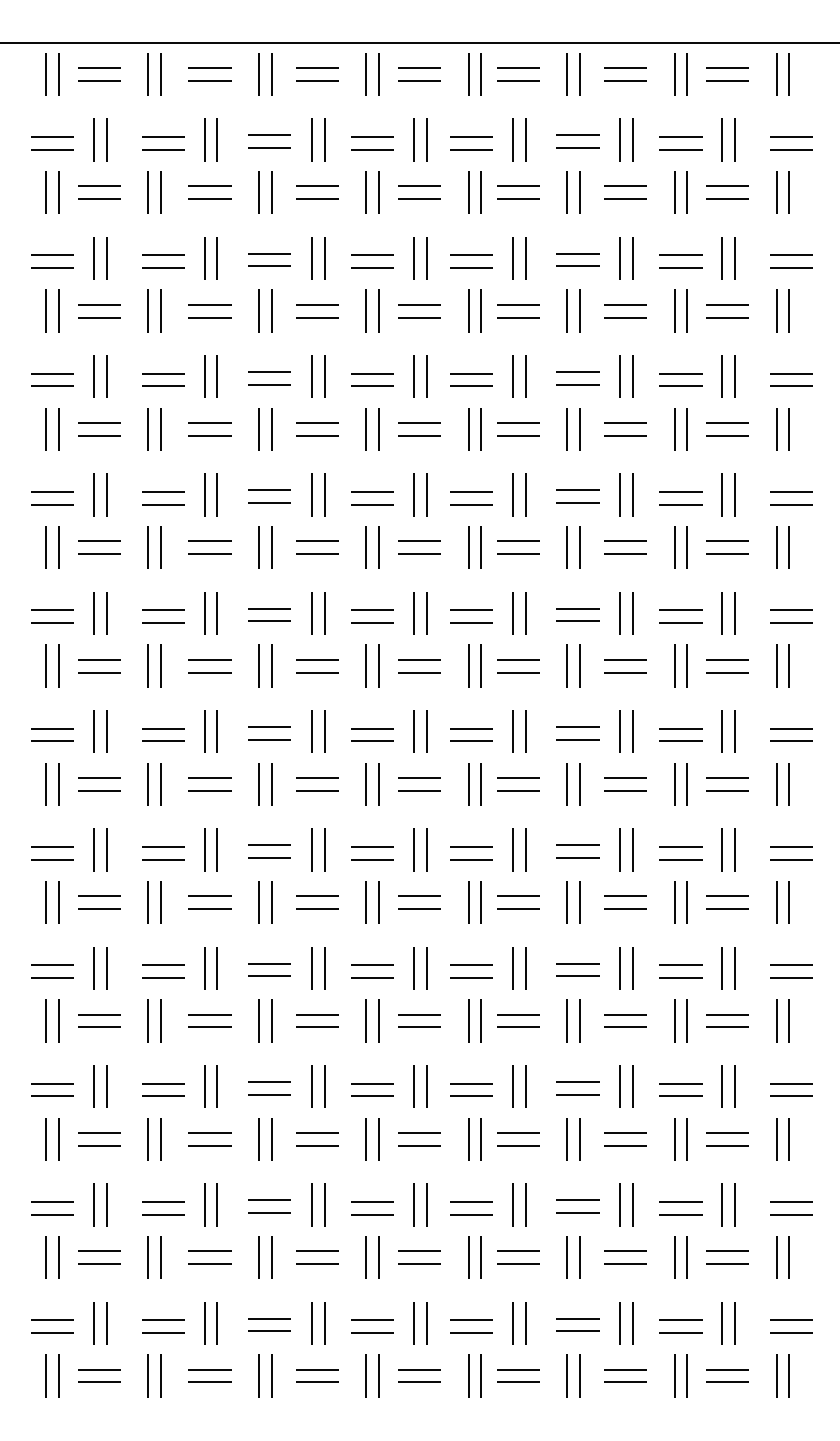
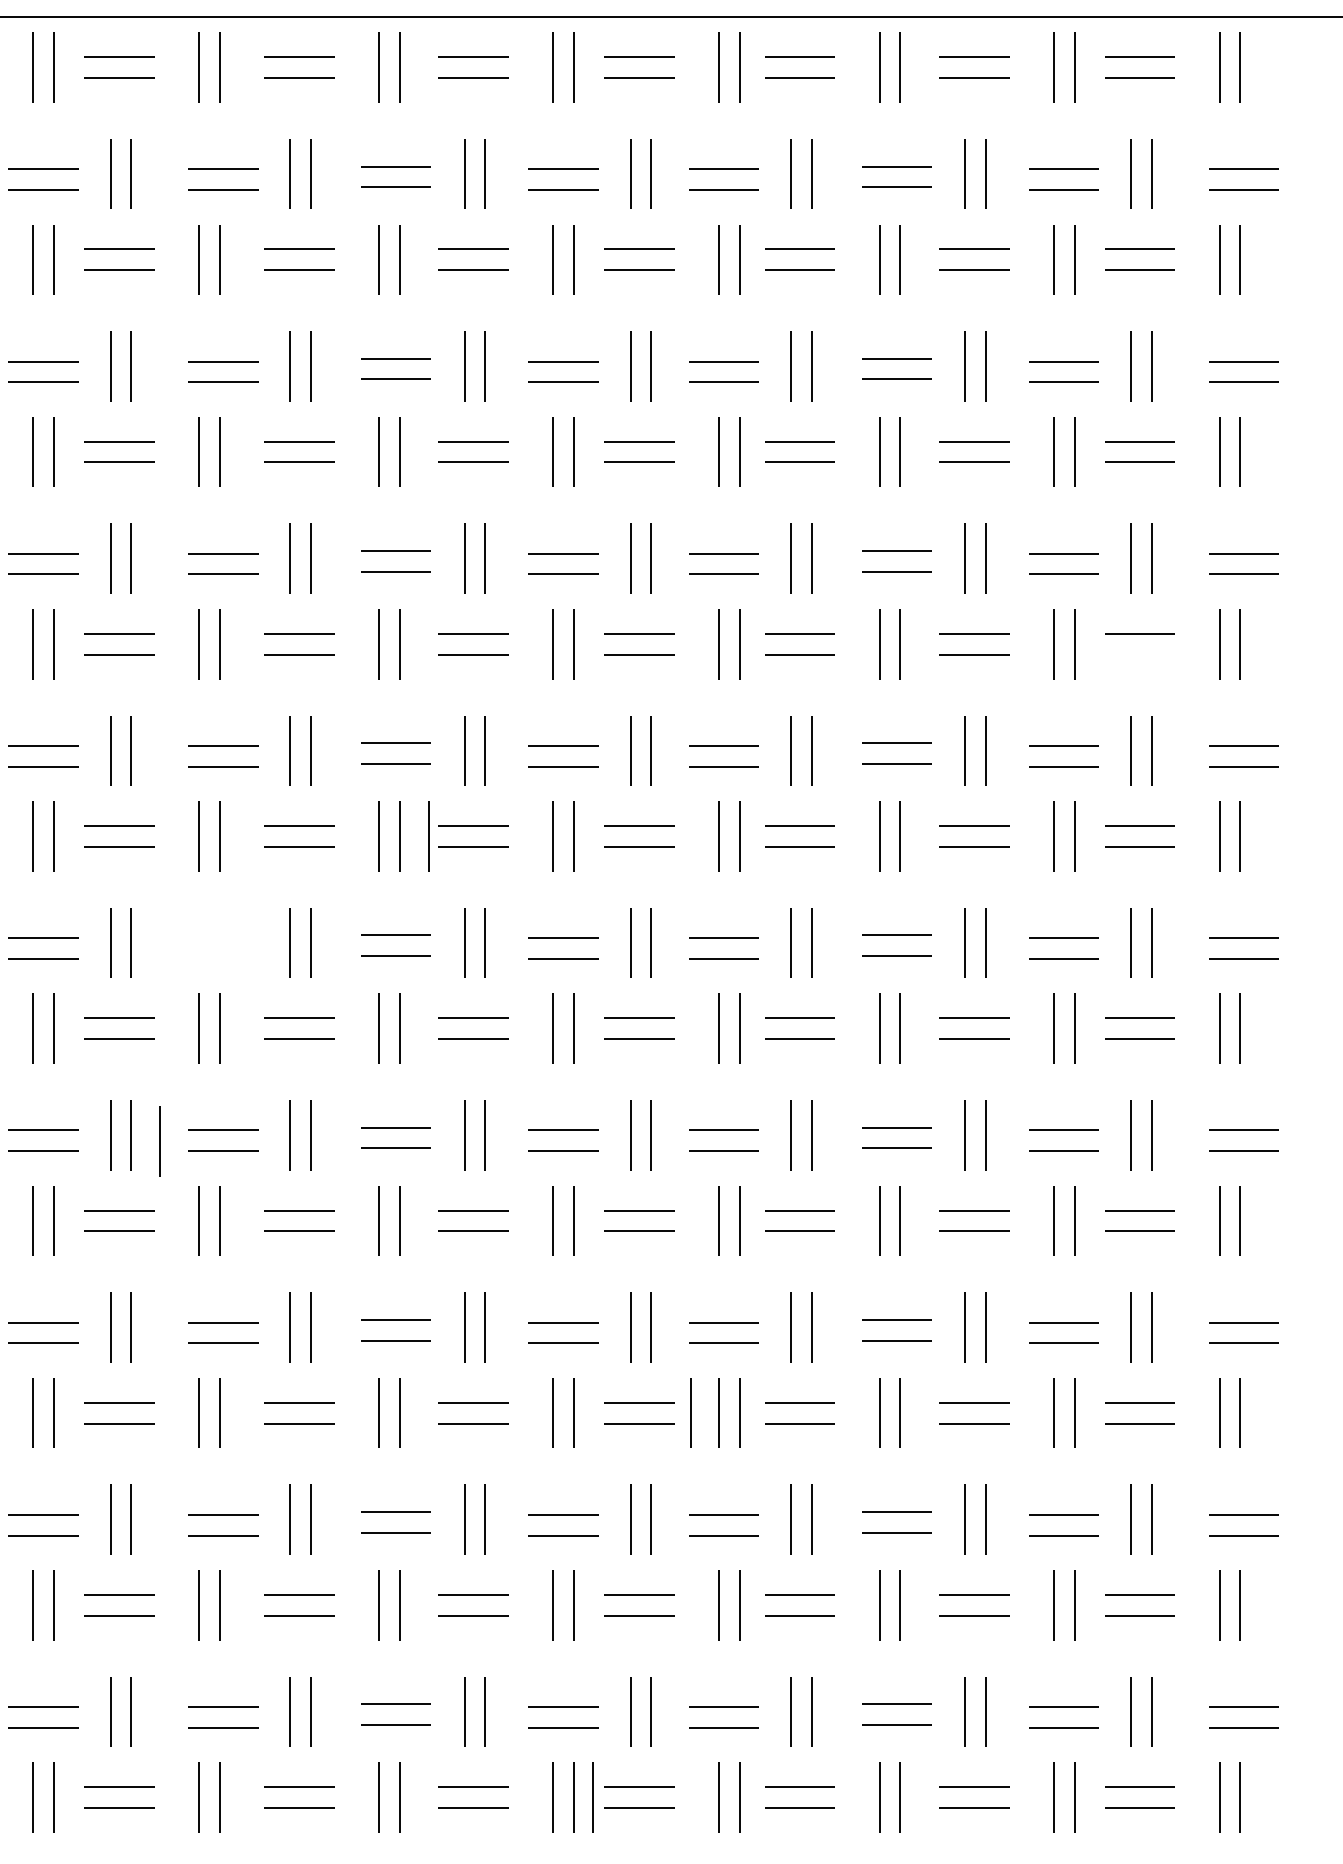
line: (727, 435) -> (1139, 654), removed
line: (289, 547) -> (428, 836), added
line: (163, 609) -> (223, 936), removed
line: (163, 622) -> (223, 957), removed
line: (123, 735) -> (158, 1141), added
line: (450, 902) -> (689, 1412), added
line: (390, 1139) -> (592, 1797), added

